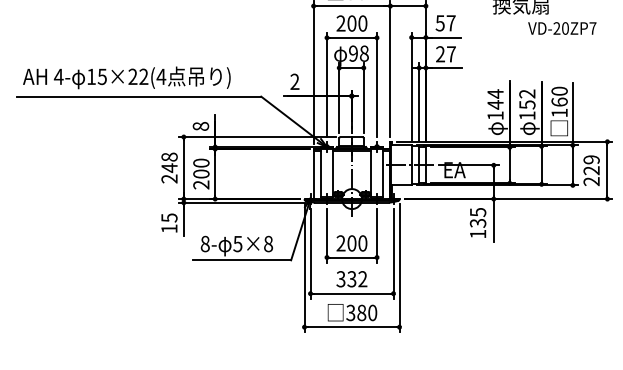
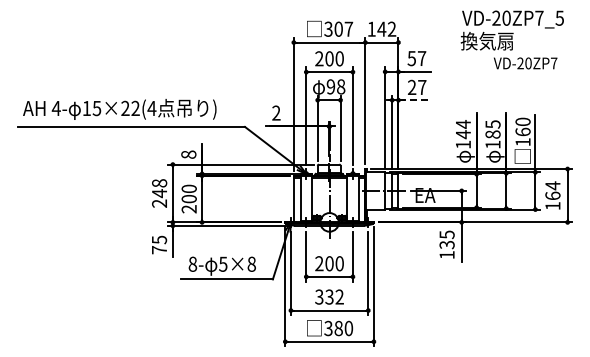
line: (445, 68) -> (416, 100), solid -> dashed
text: (526, 99) -> (492, 129), 152 -> 185
text: (591, 170) -> (552, 195), 229 -> 164
text: (169, 228) -> (159, 249), 15 -> 75

